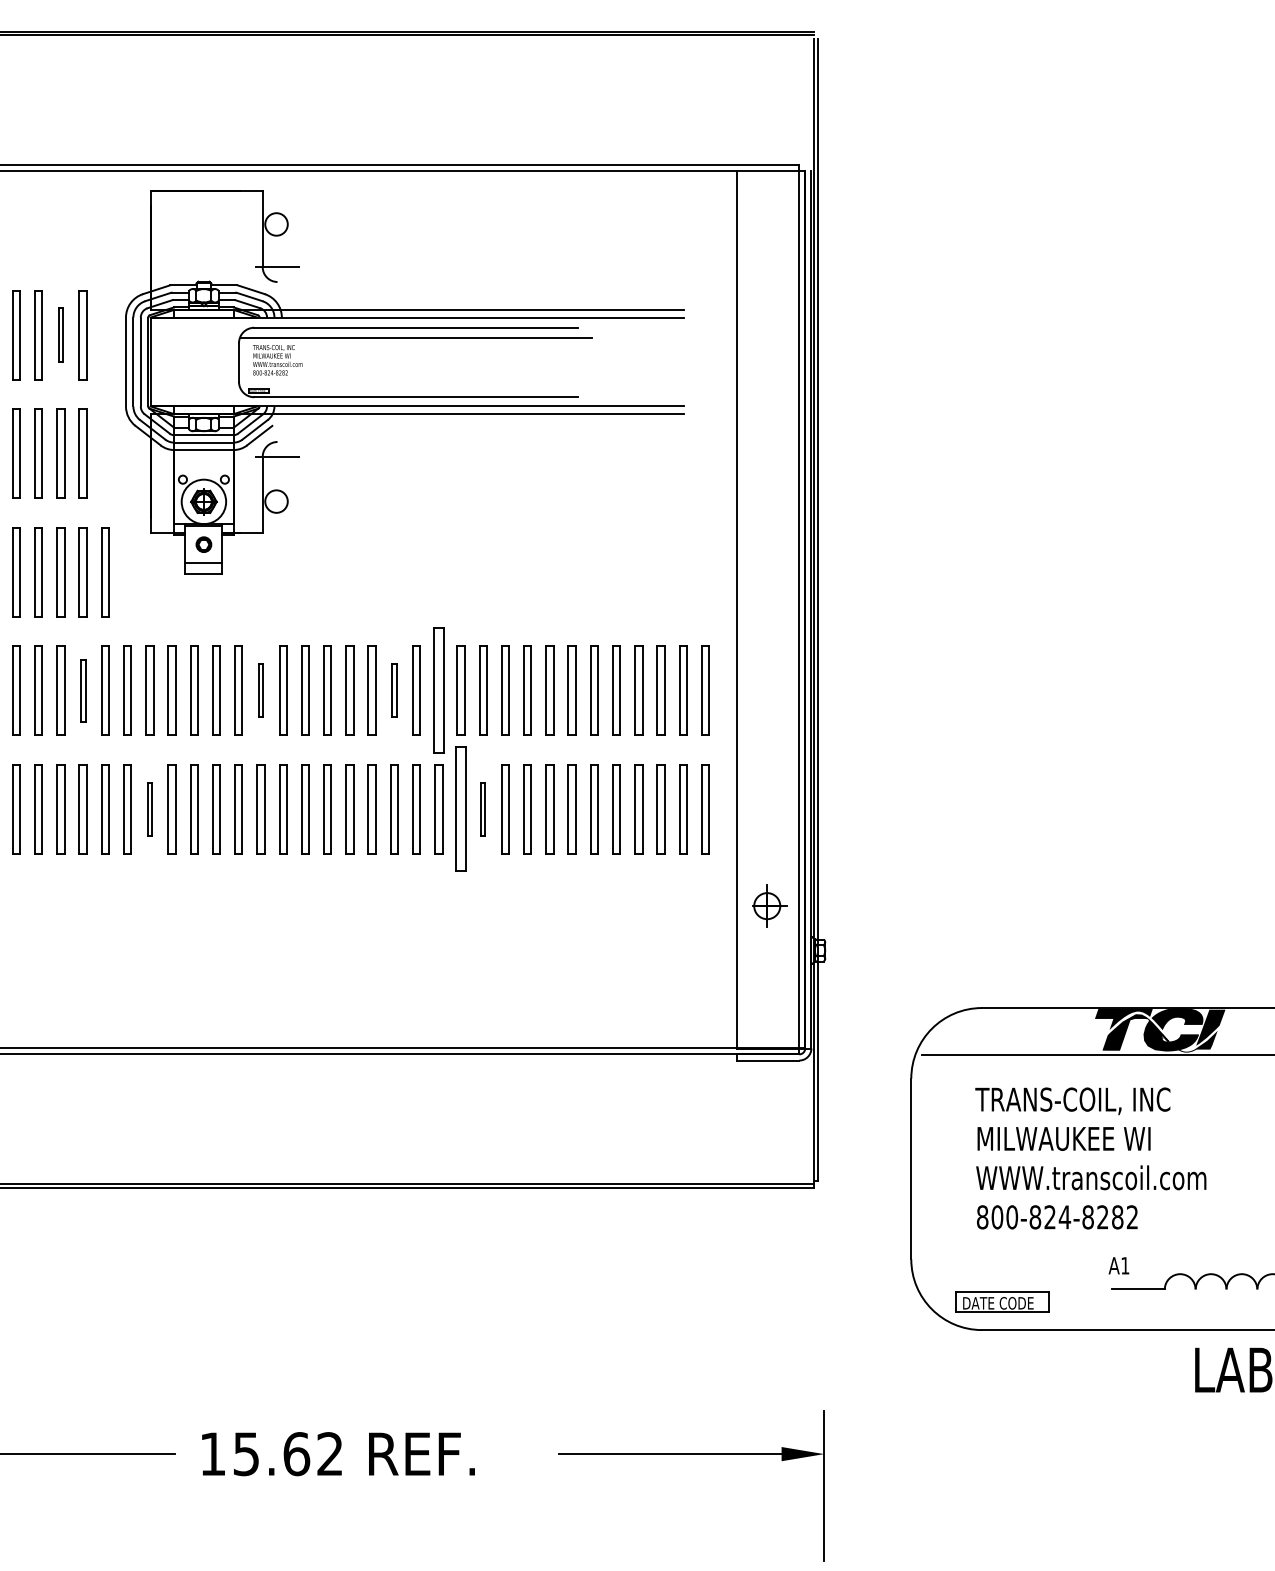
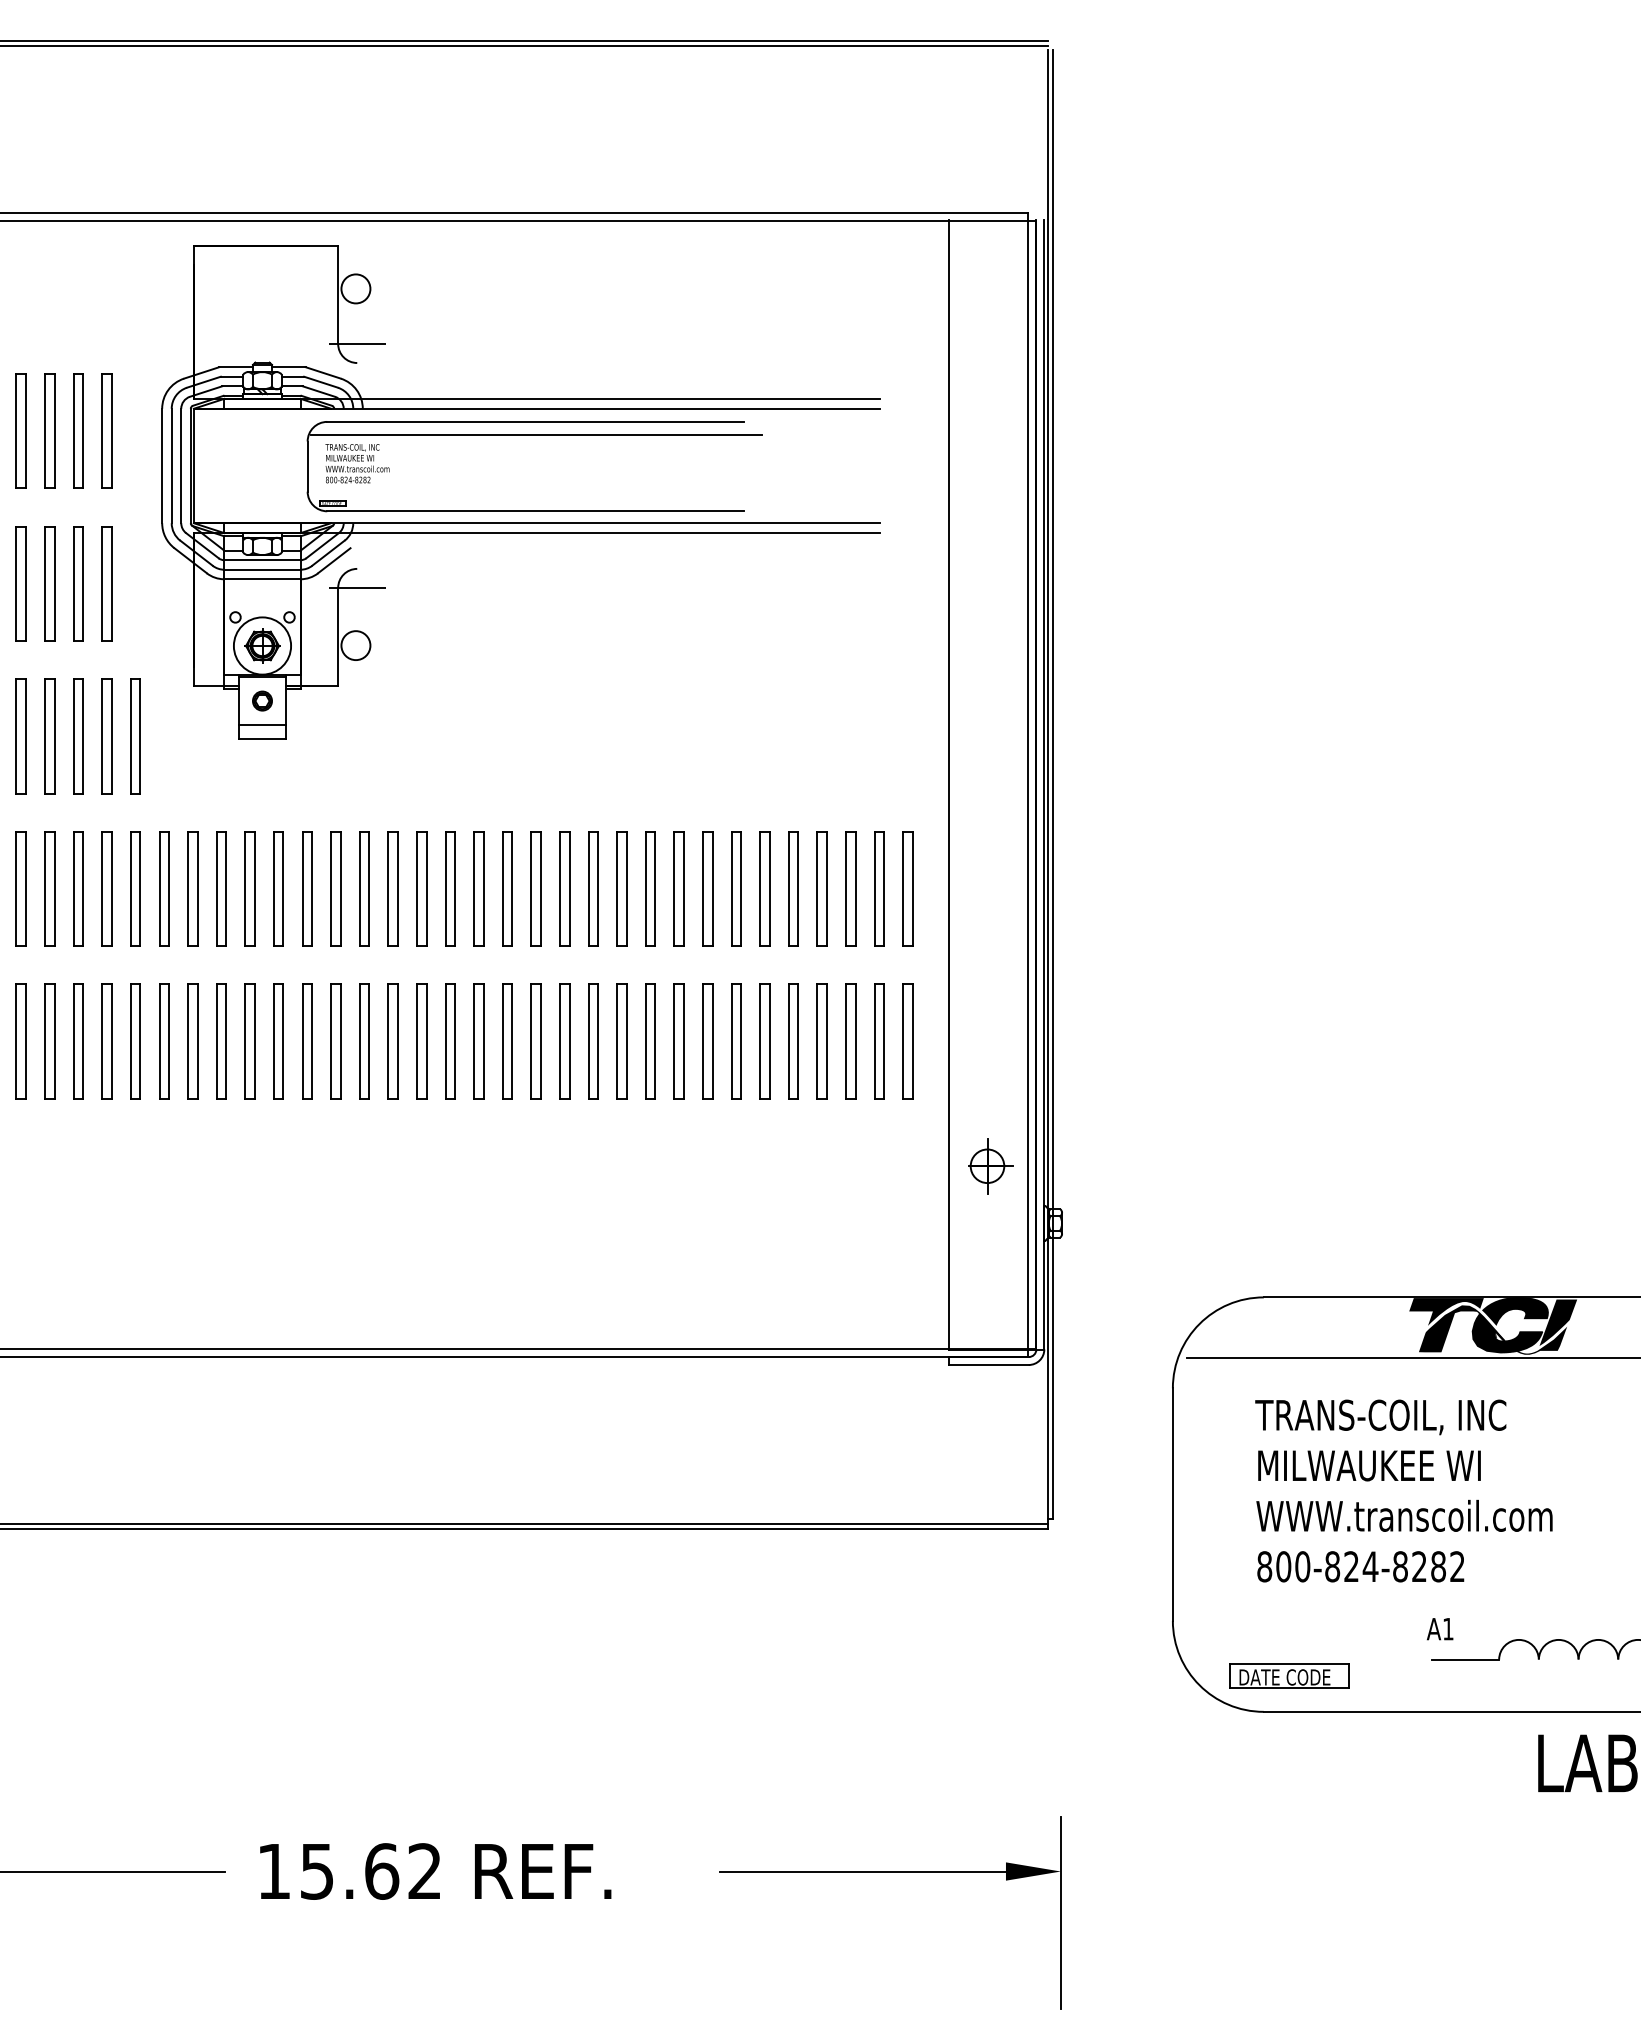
part: (60, 334) -> (78, 430), size x1.67
part: (82, 690) -> (106, 888), size x1.43
part: (260, 690) -> (335, 888), size x1.67
part: (394, 690) -> (507, 888), size x1.67
part: (438, 690) -> (564, 888), size x0.71
part: (149, 809) -> (192, 1041), size x1.67
part: (461, 809) -> (593, 1041), size x0.71
part: (482, 809) -> (621, 1041), size x1.67

